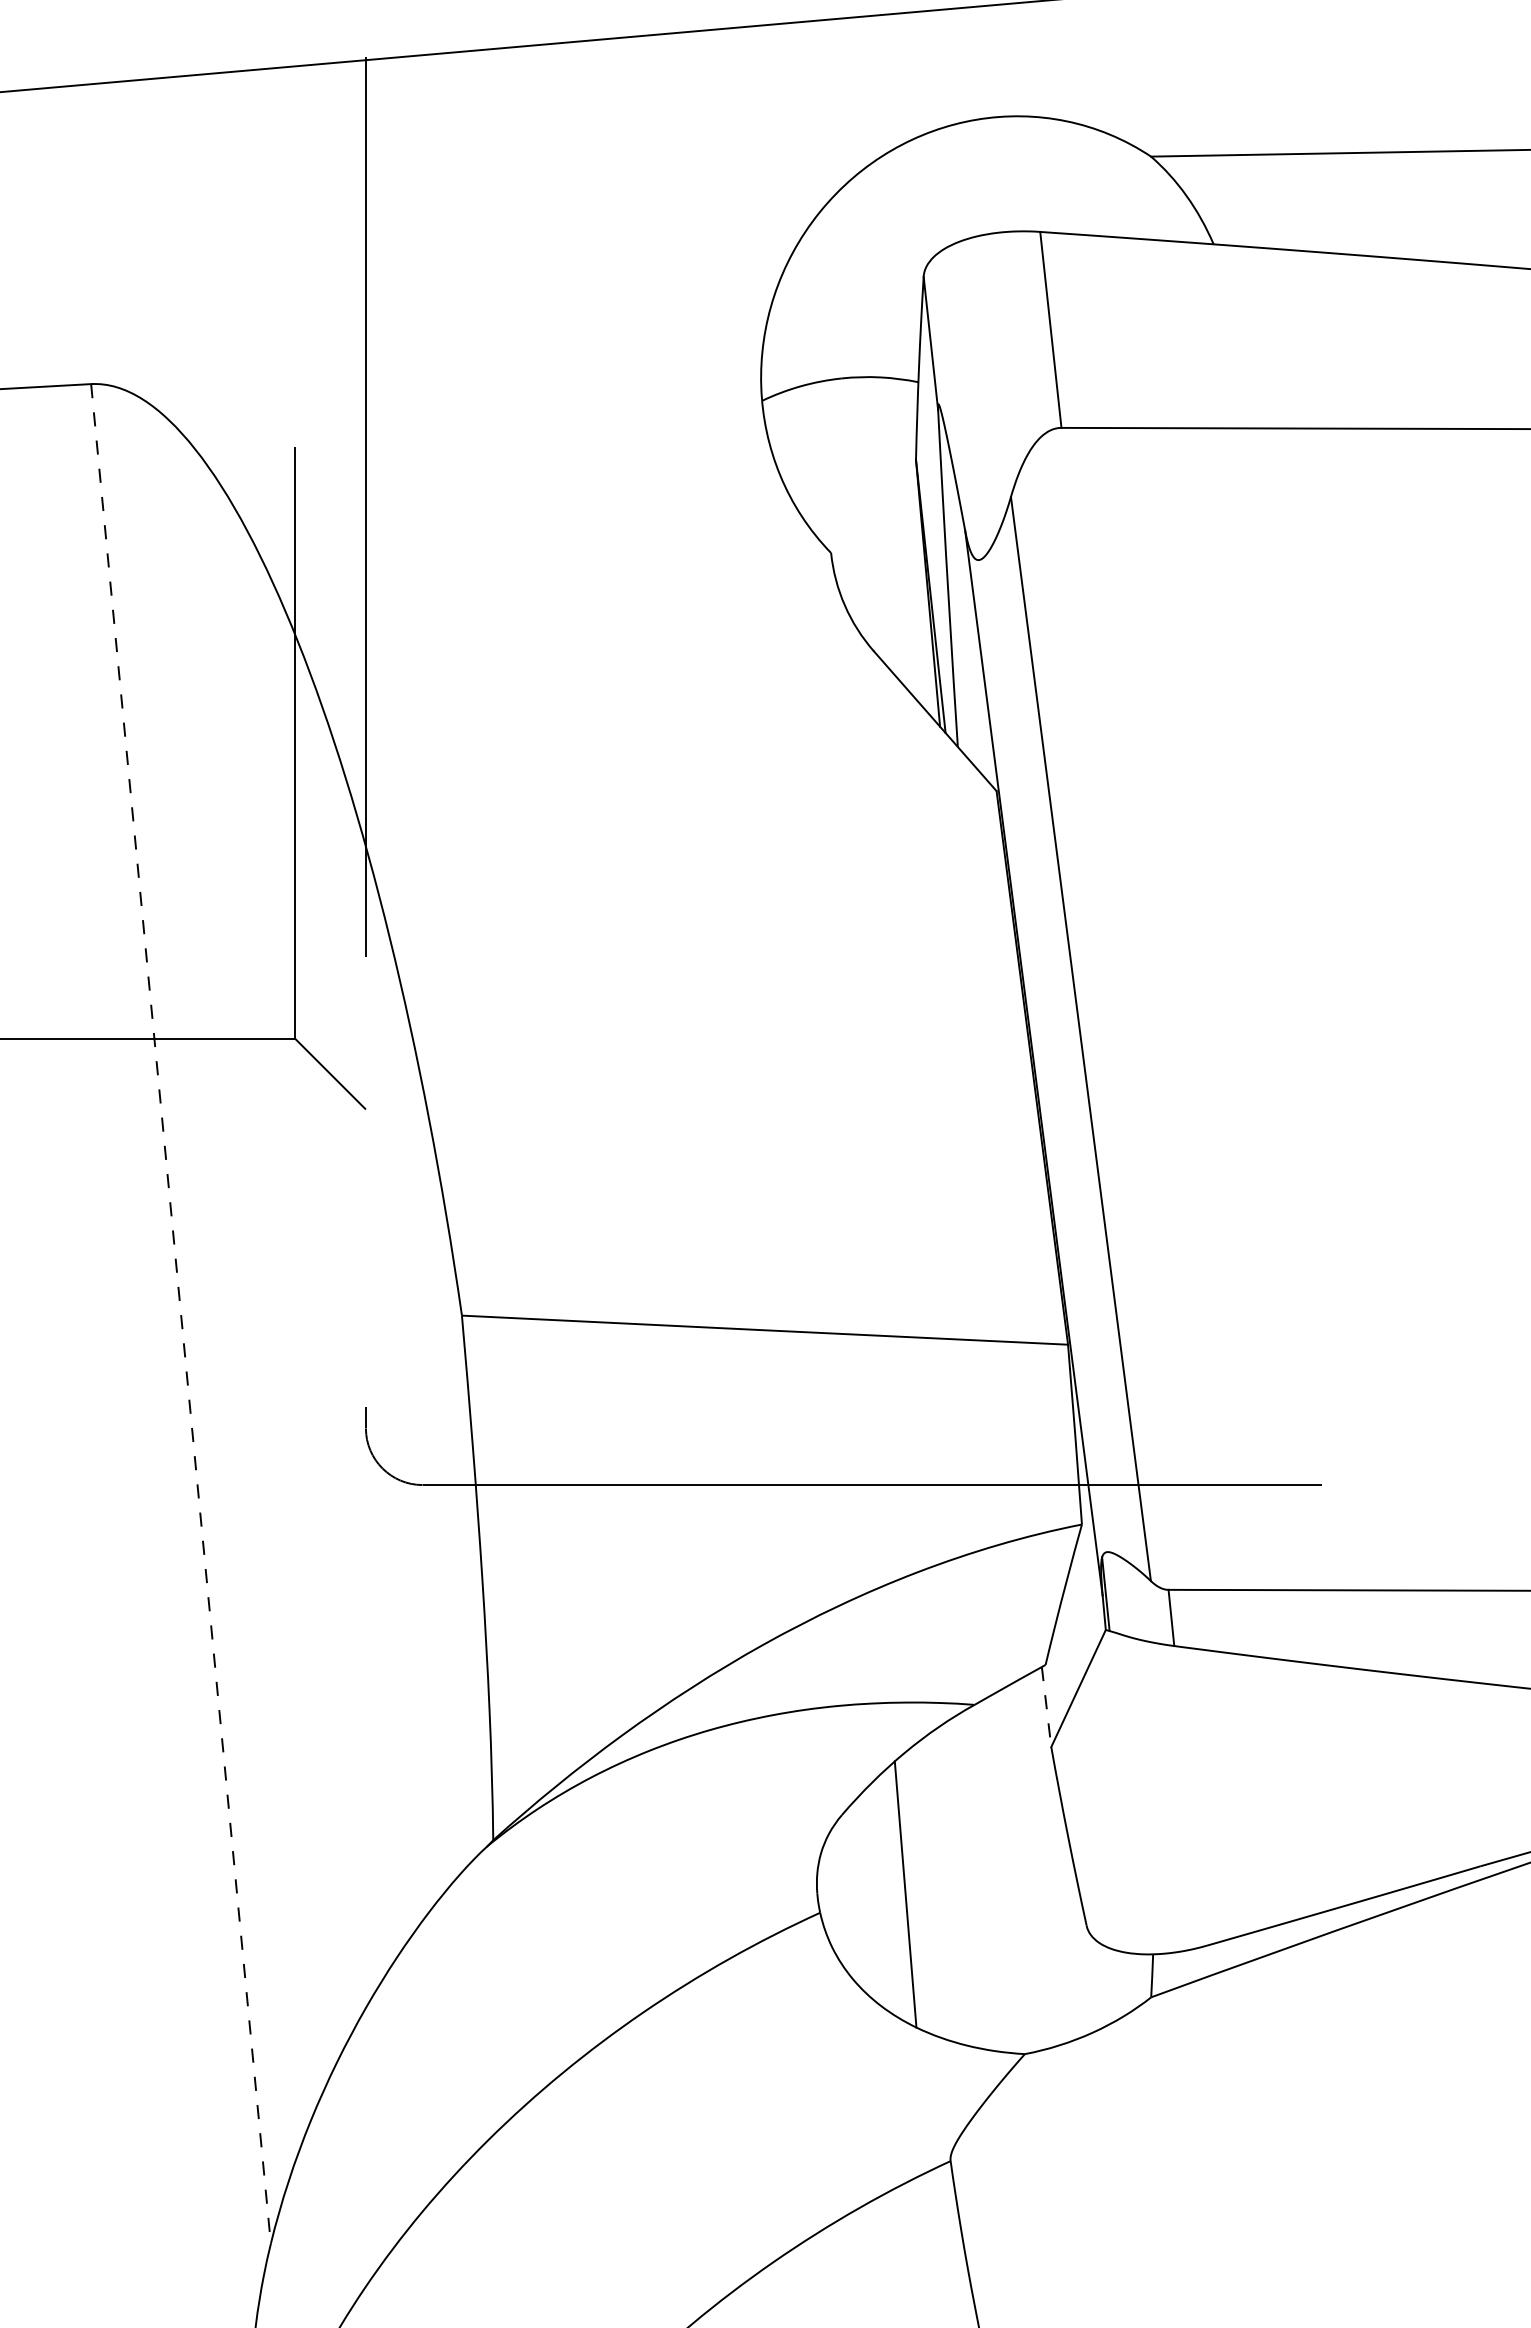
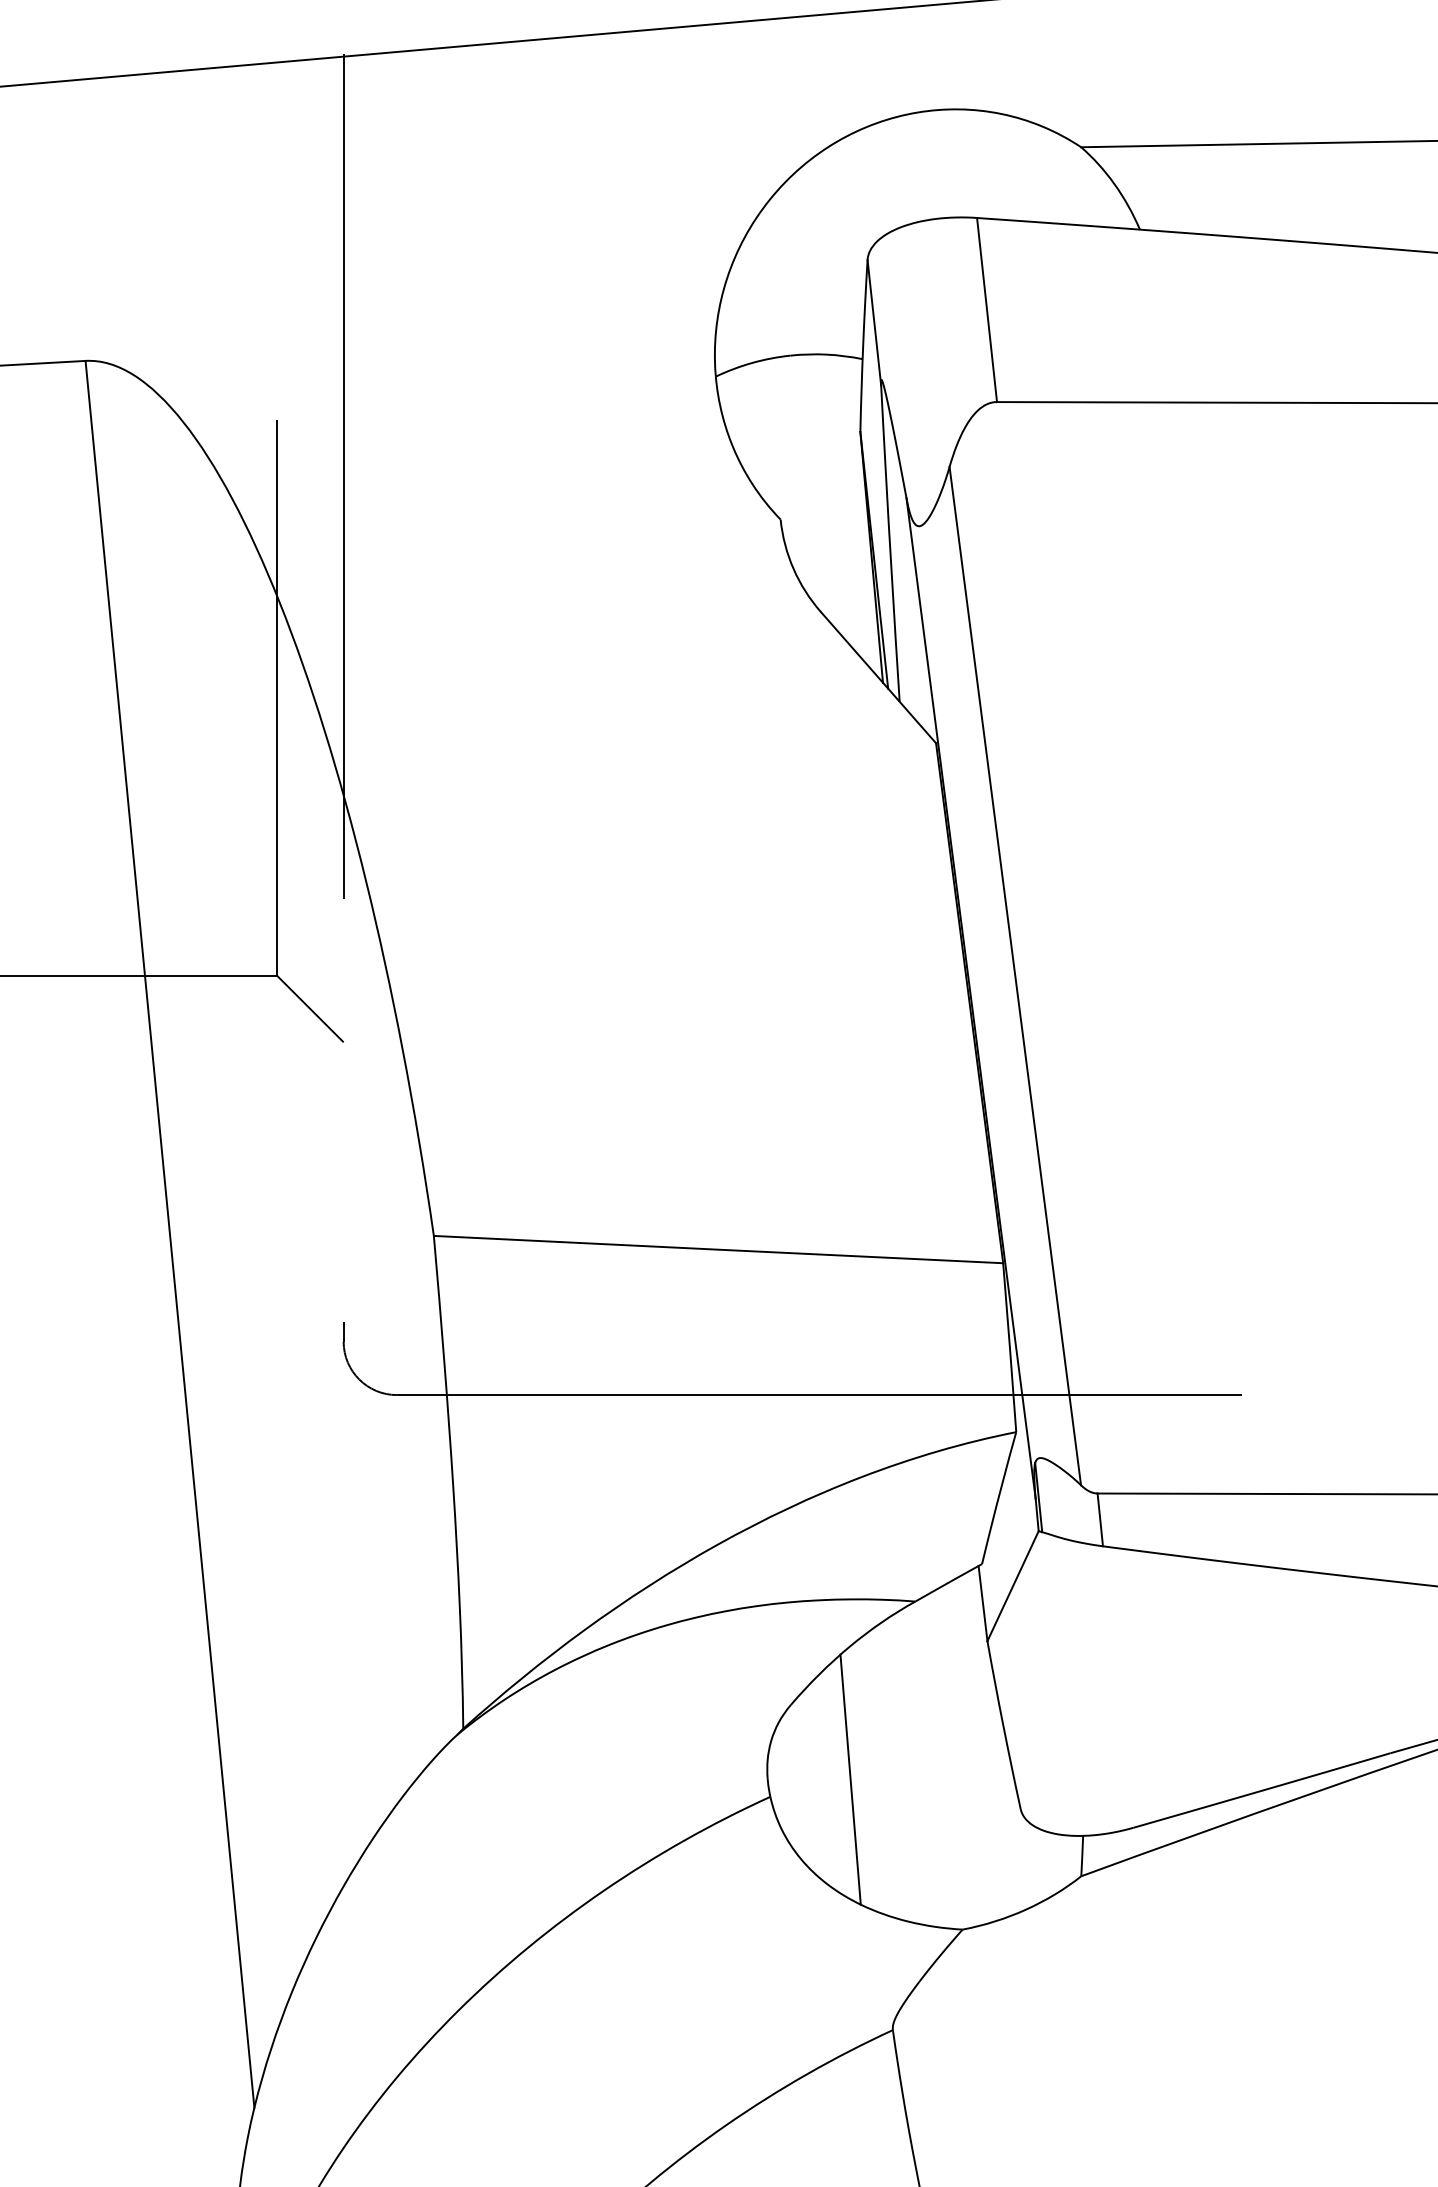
line: (181, 1314) -> (170, 1234), dashed -> solid
line: (1047, 1706) -> (983, 1603), dashed -> solid

